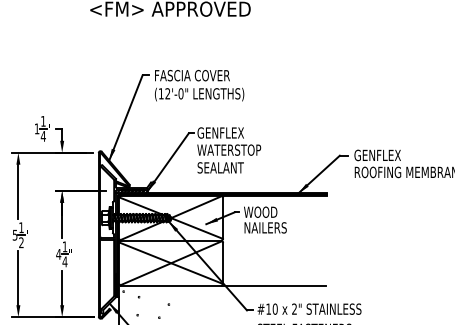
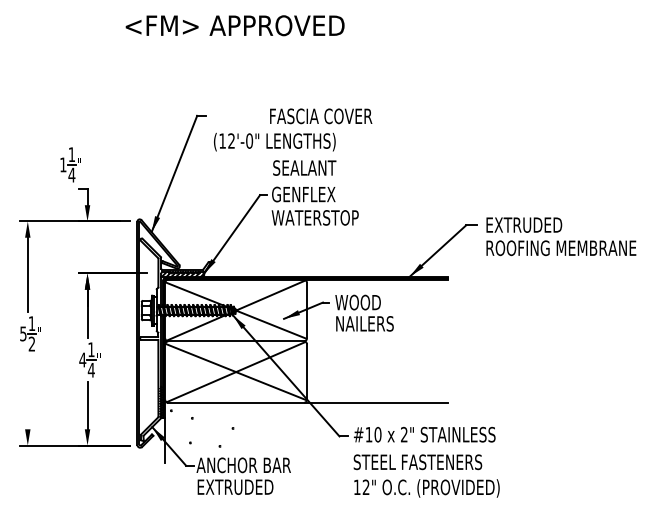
text: (192, 75) -> (321, 116), moved
part: (42, 128) -> (70, 164), moved
text: (381, 154) -> (523, 224), GENFLEX -> EXTRUDED
text: (220, 167) -> (304, 167), moved
line: (18, 278) -> (27, 392), removed

